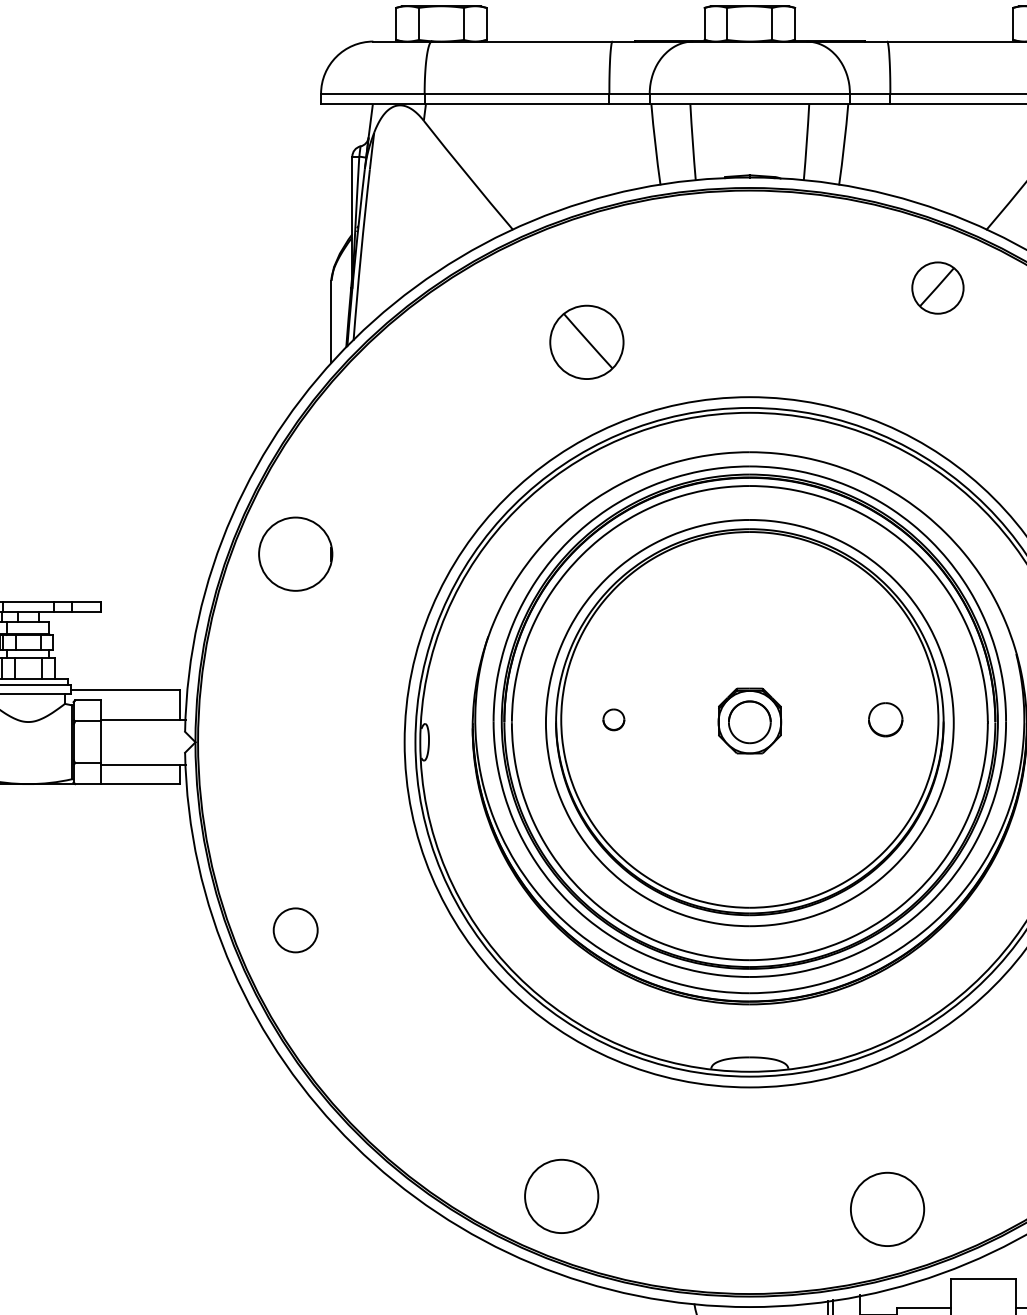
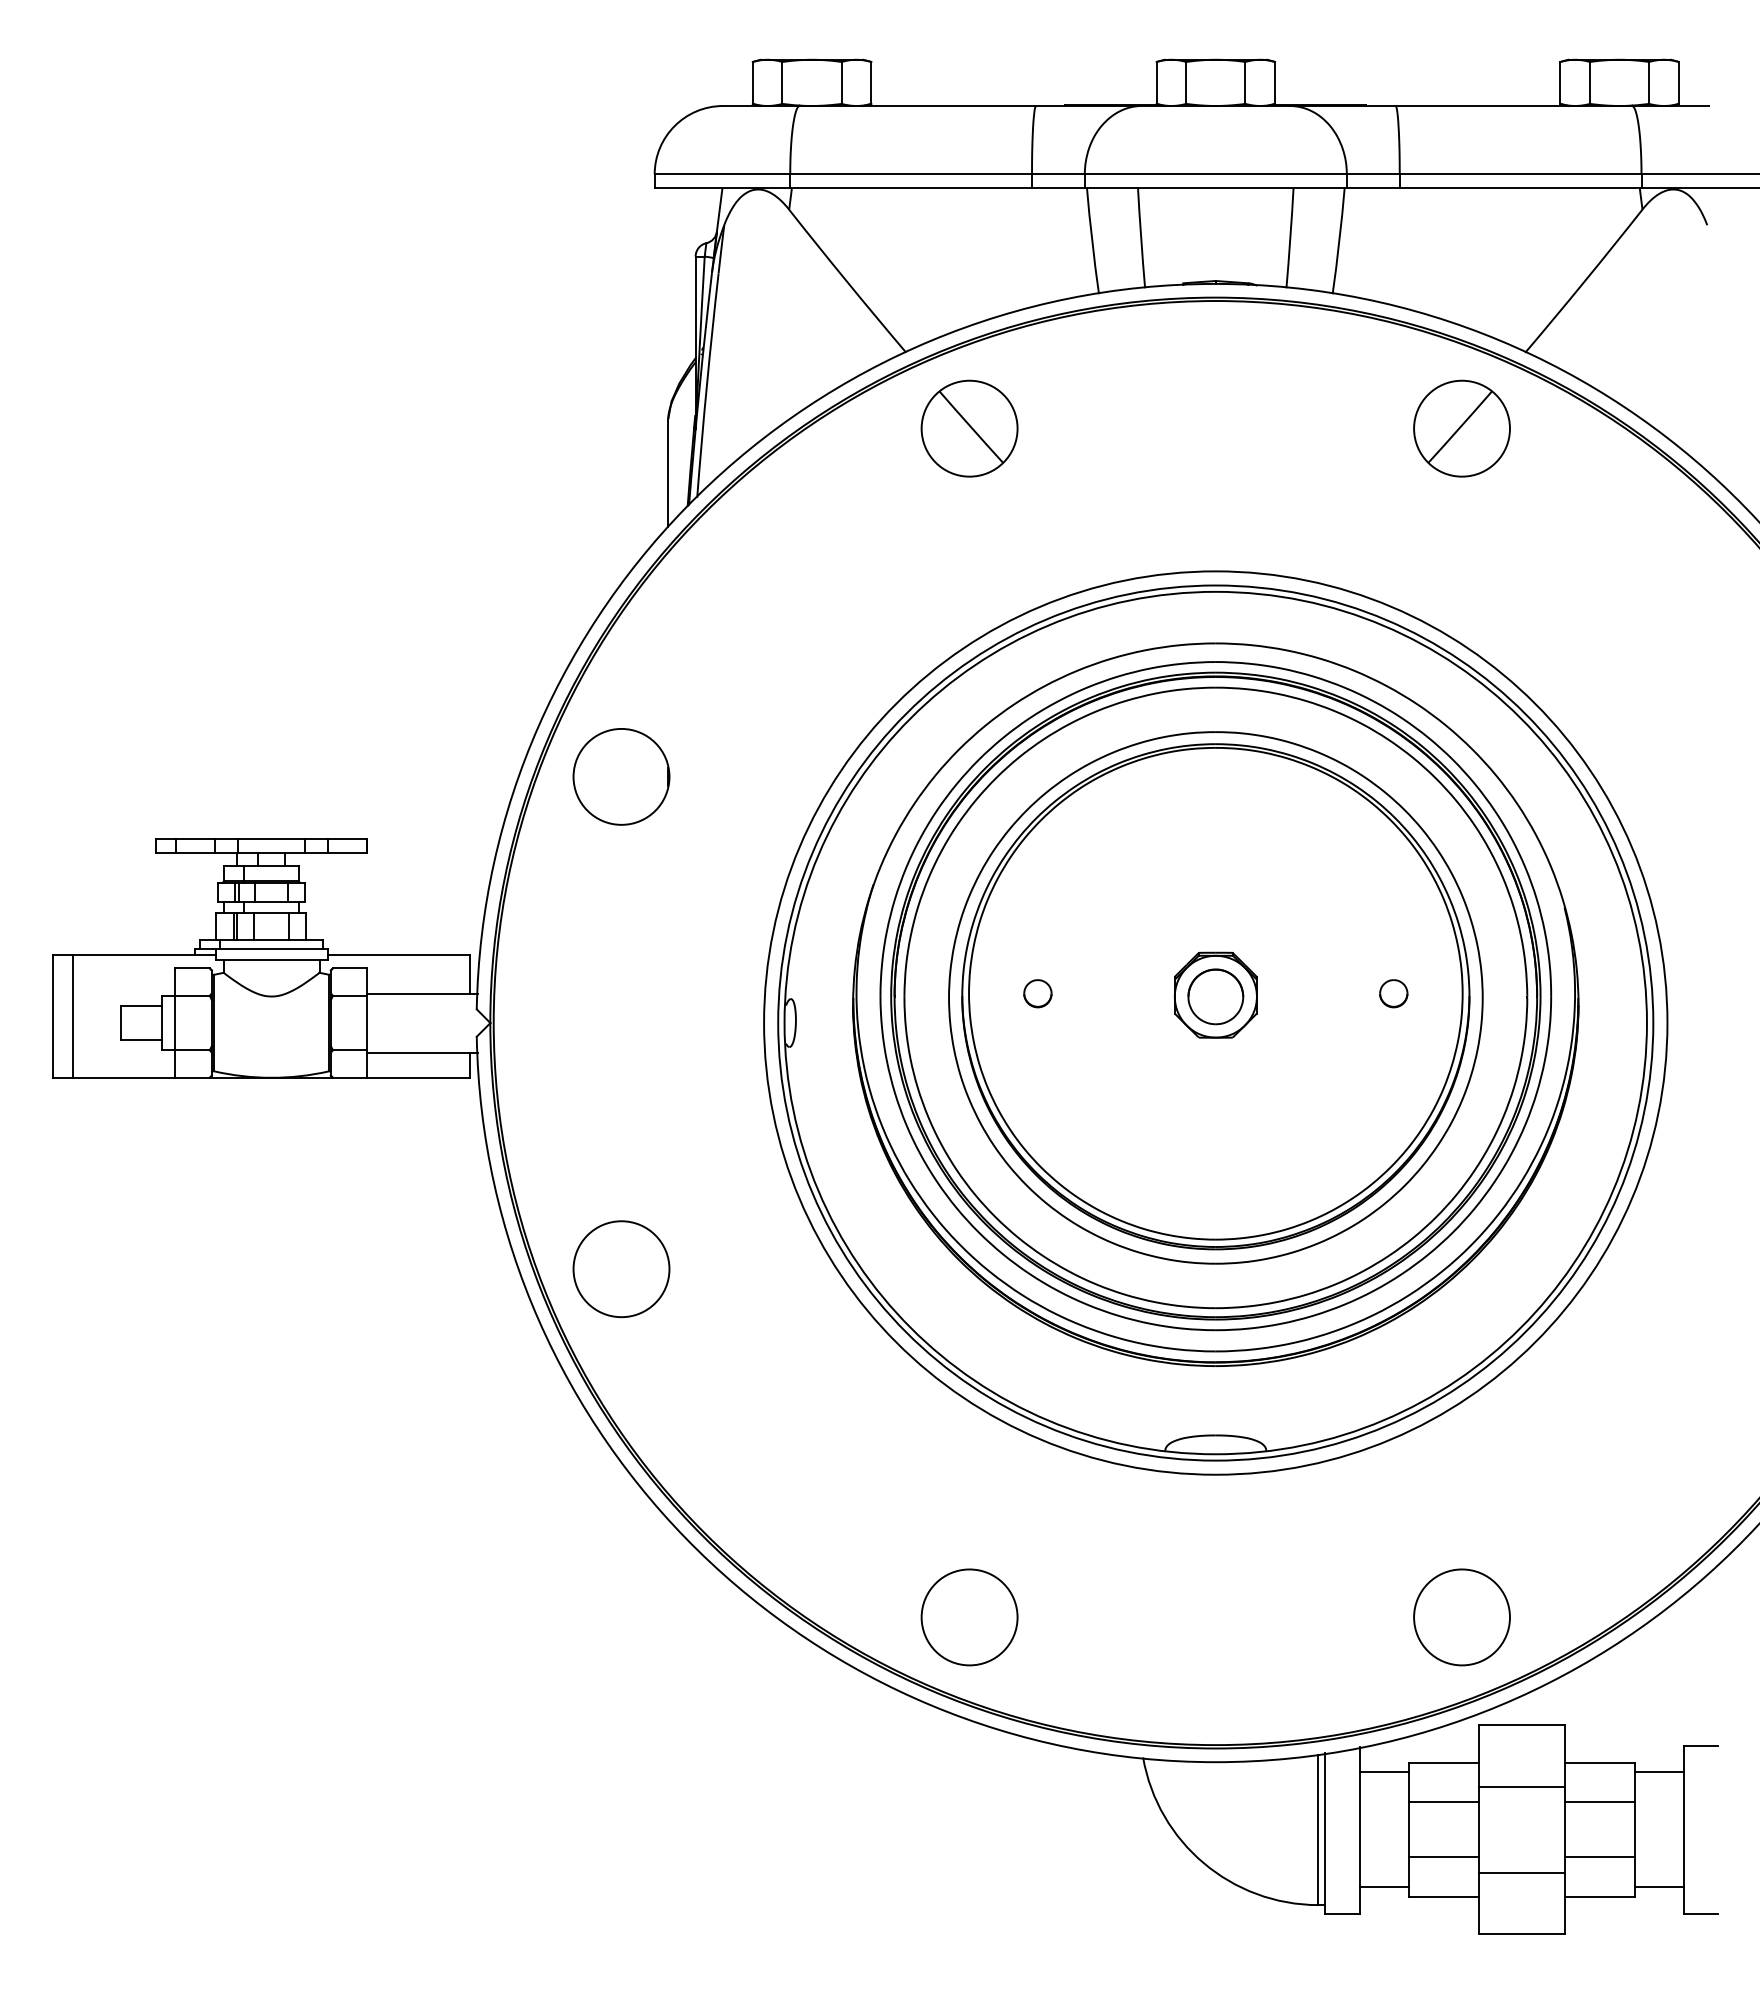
part: (937, 287) -> (1461, 428), size x1.43
part: (586, 342) -> (969, 428), moved
part: (885, 719) -> (1393, 993), size x0.62
circle: (295, 930) -> (621, 1269), size x1.67
circle: (887, 1209) -> (1461, 1617), moved

